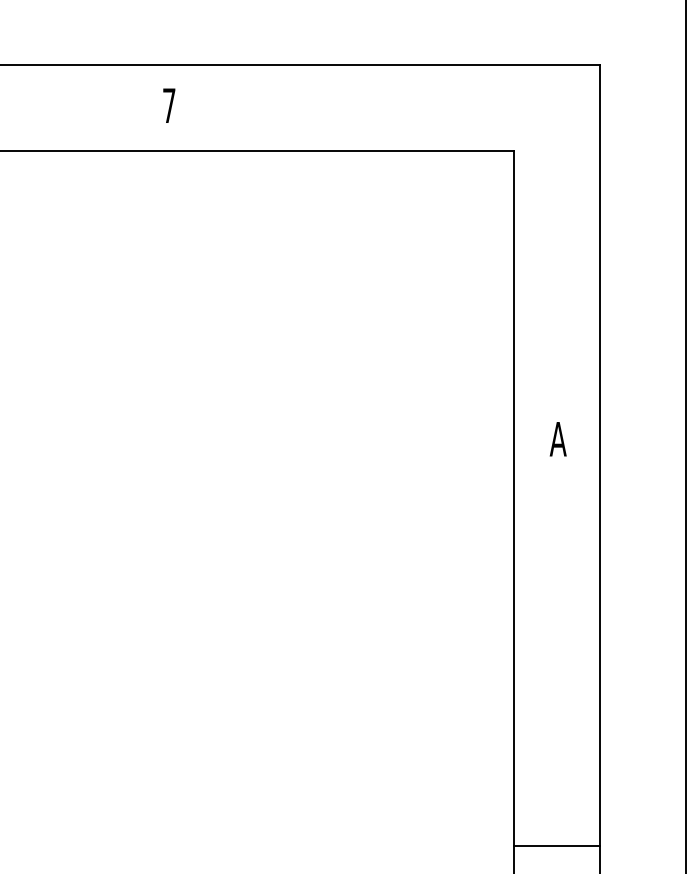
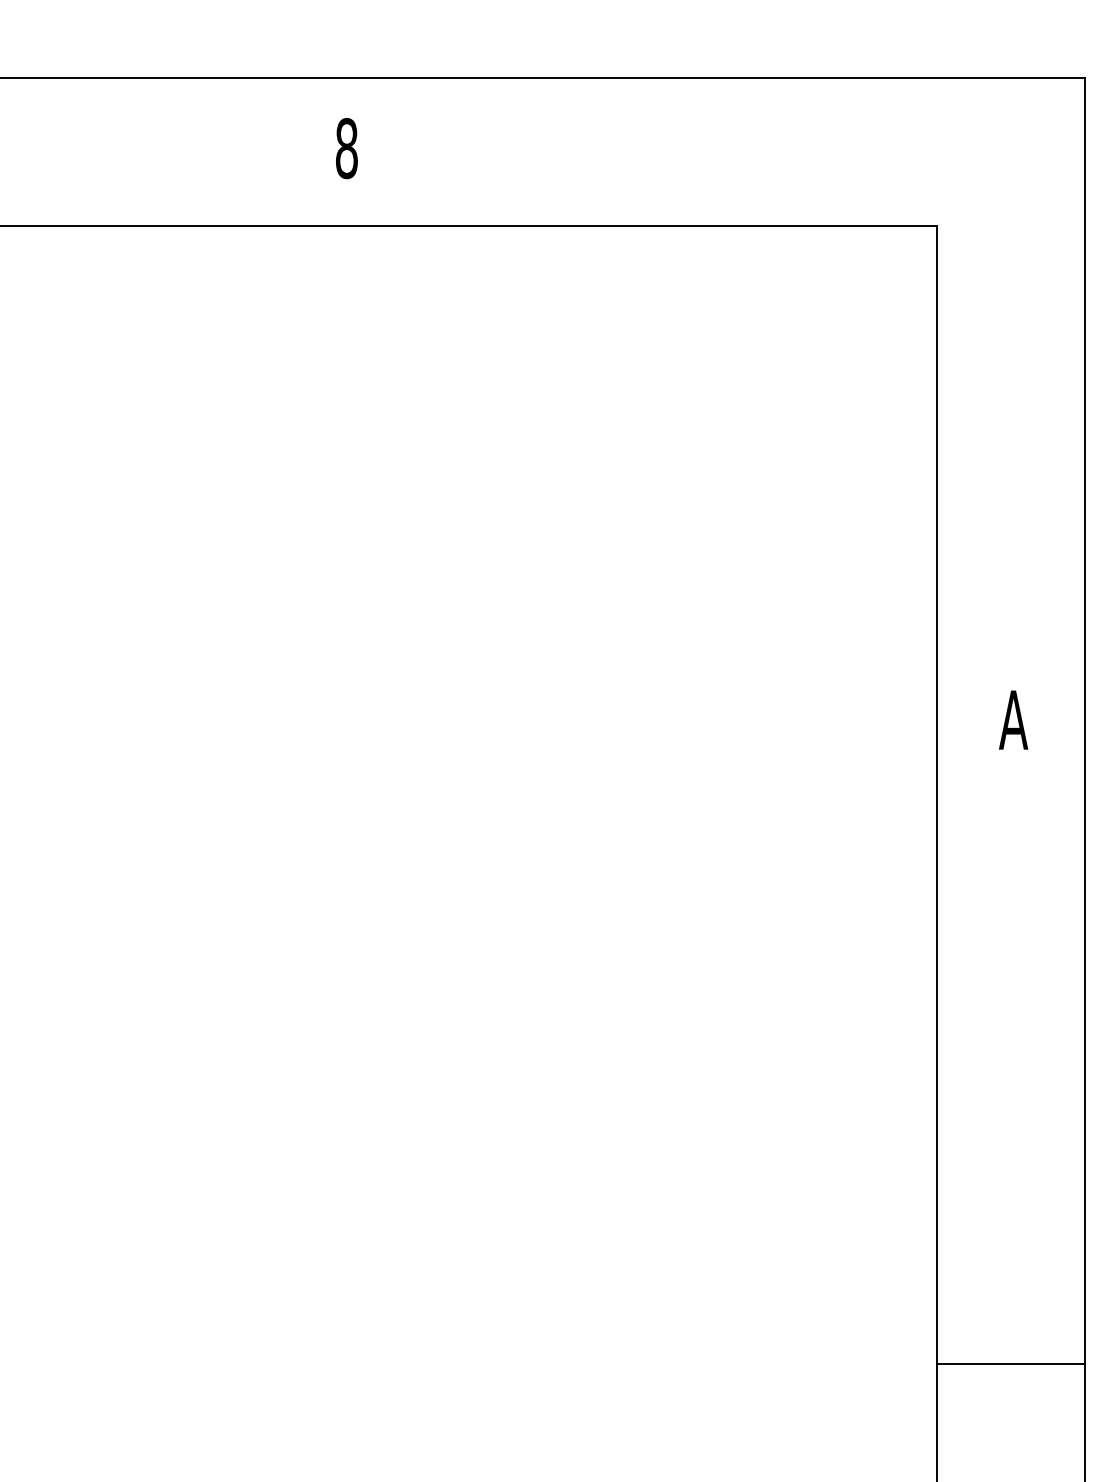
text: (169, 105) -> (347, 148), 7 -> 8
line: (556, 845) -> (1010, 1363), moved

